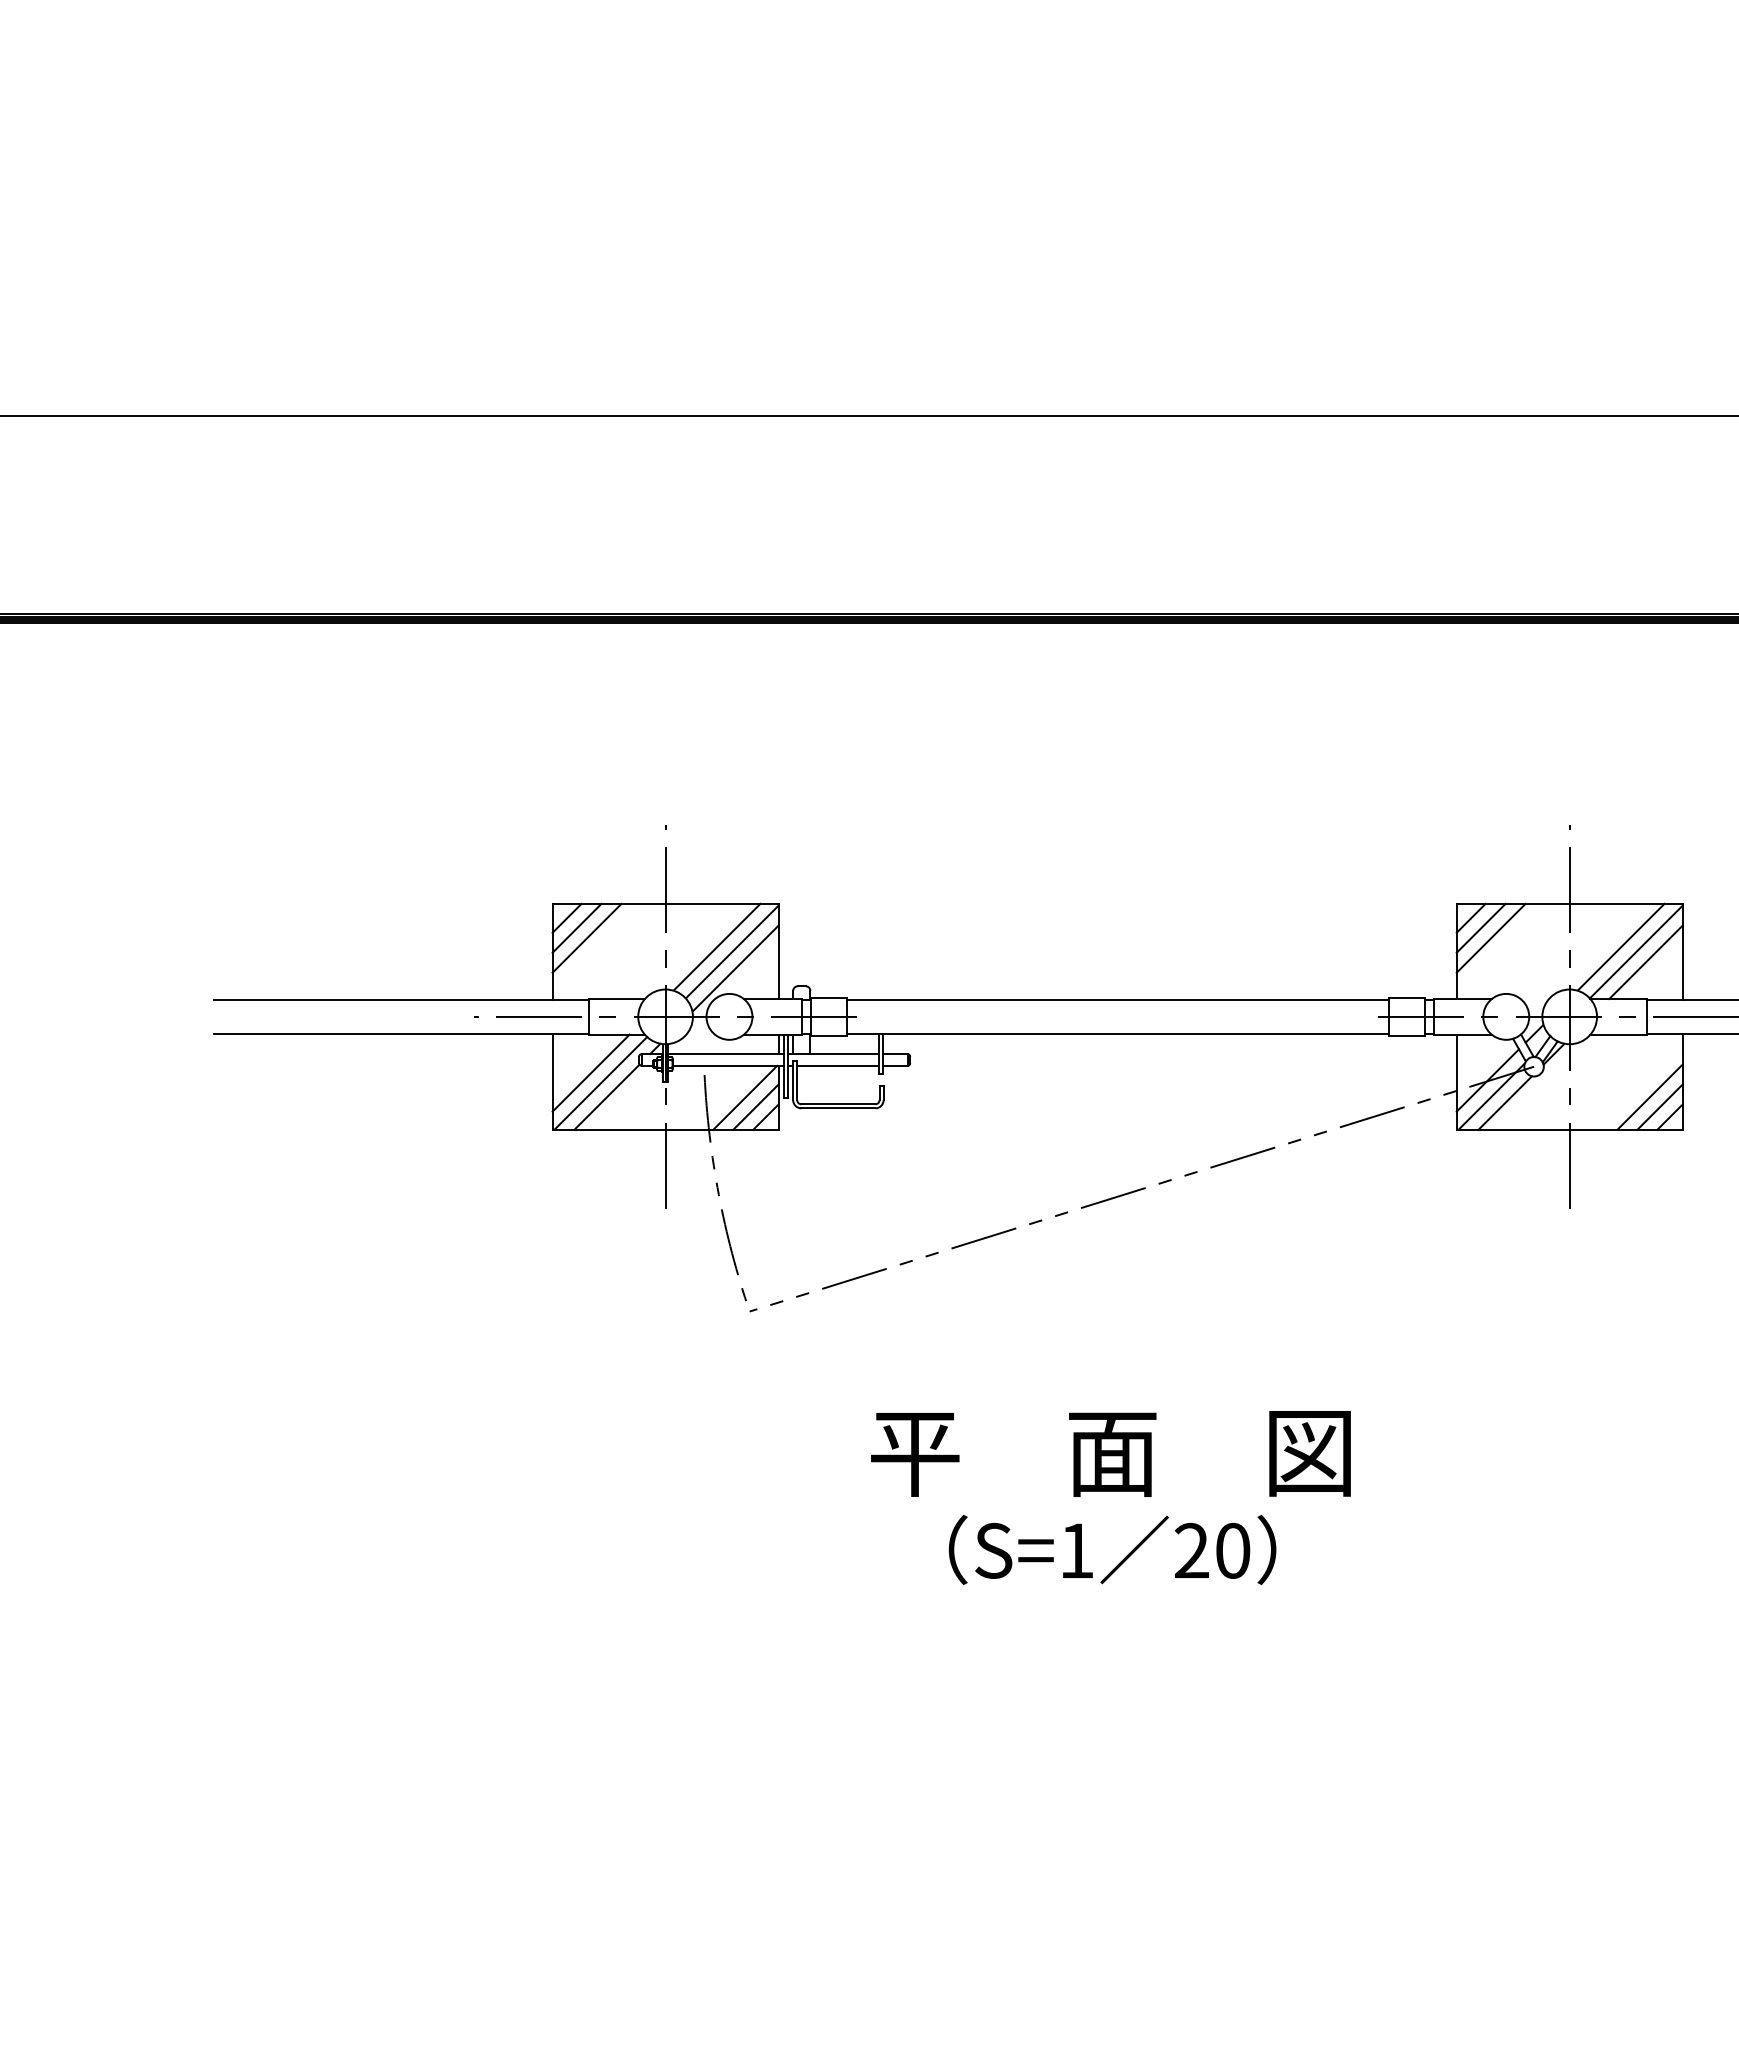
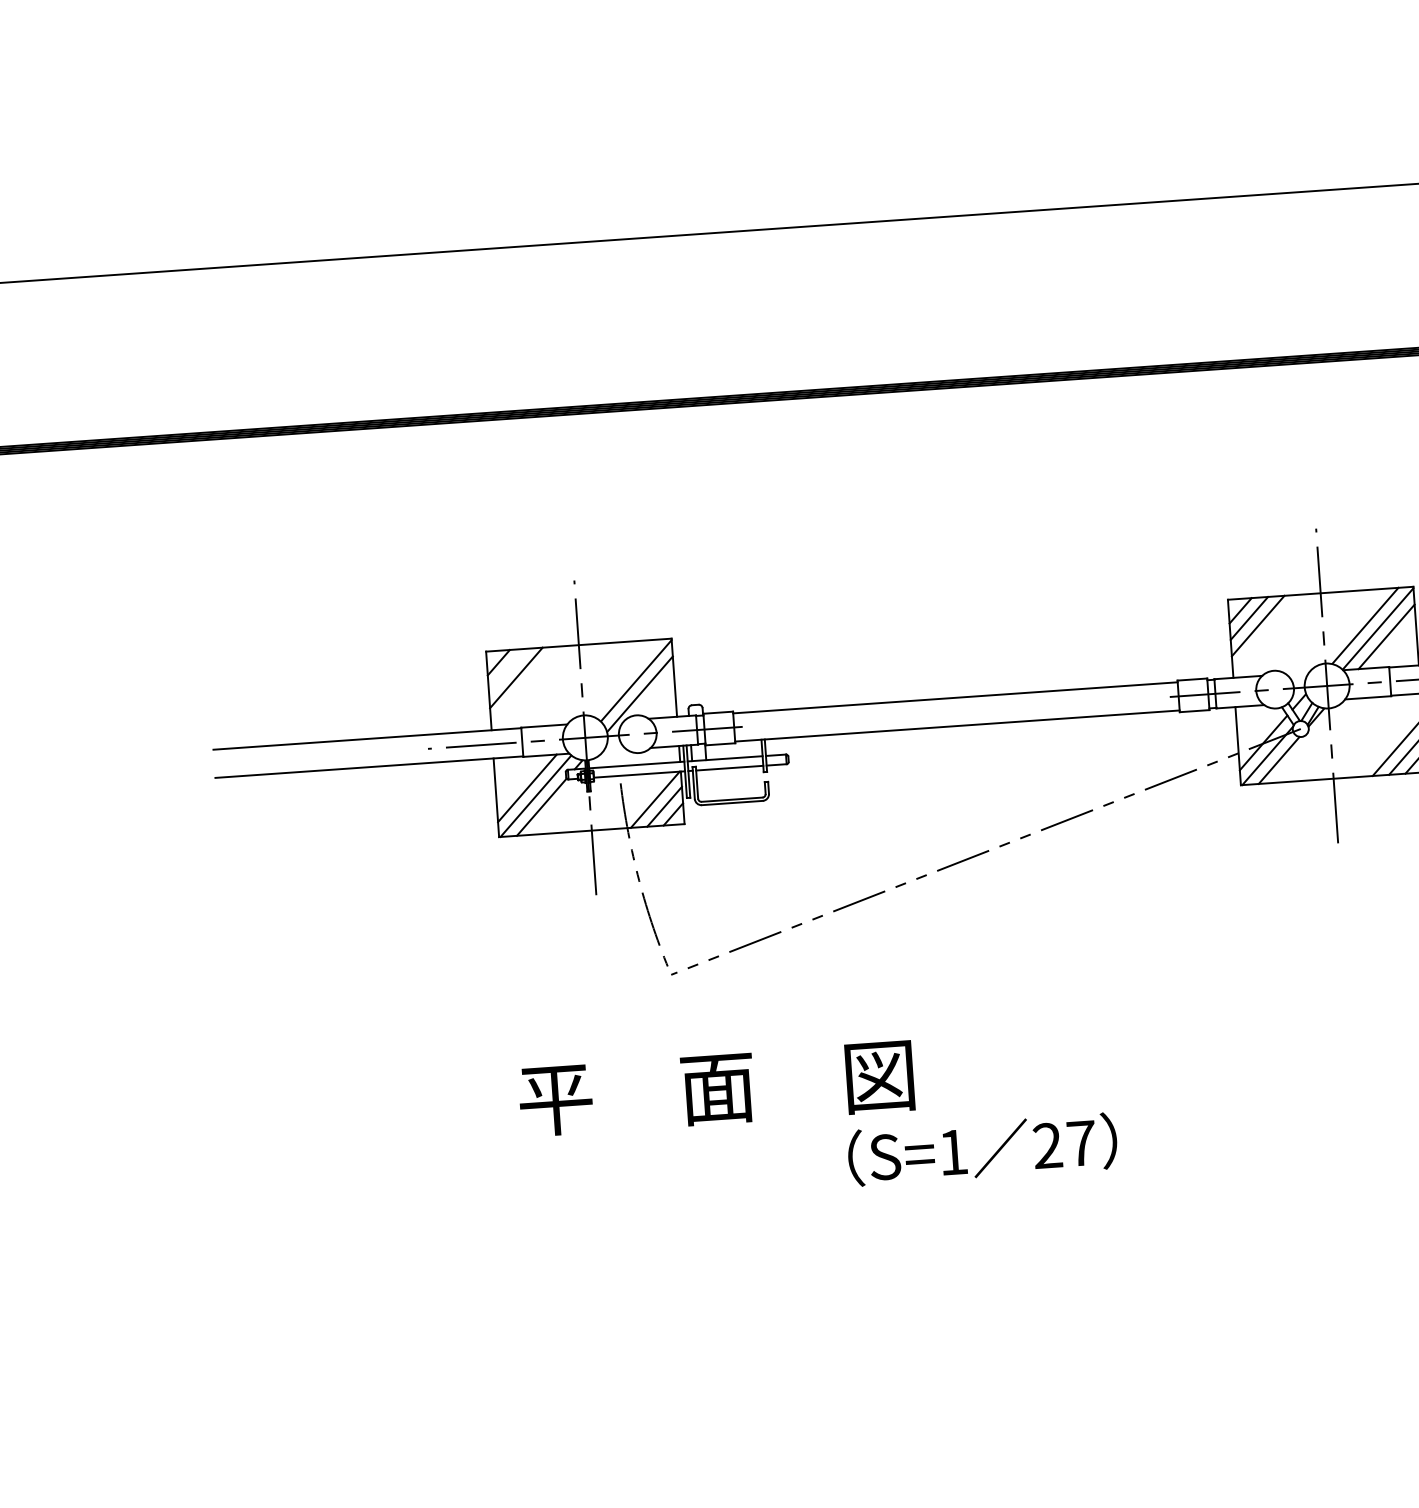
line: (576, 927) -> (507, 669), removed
line: (717, 946) -> (623, 677), removed
text: (1110, 1453) -> (716, 1088), moved
text: (1233, 1550) -> (1081, 1143), 20 -> 27

